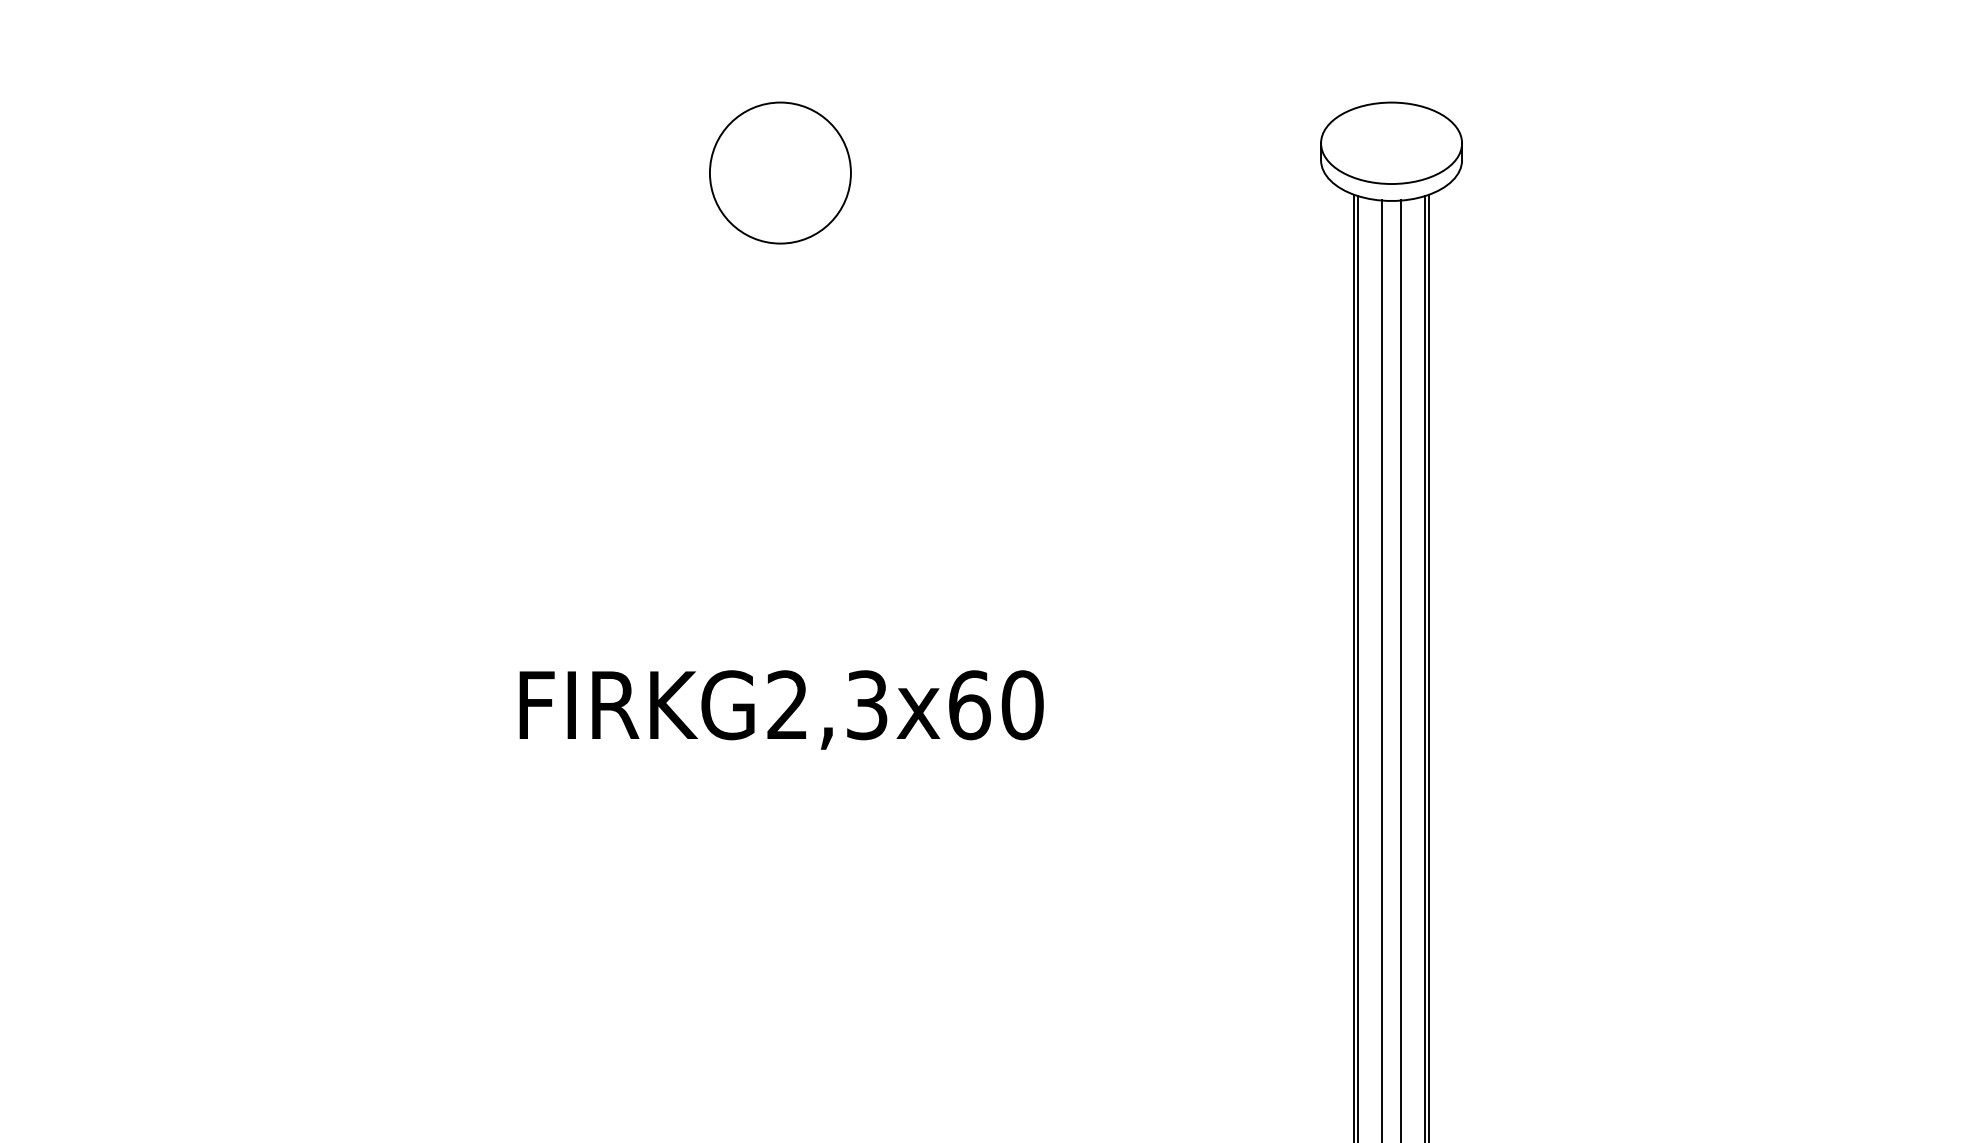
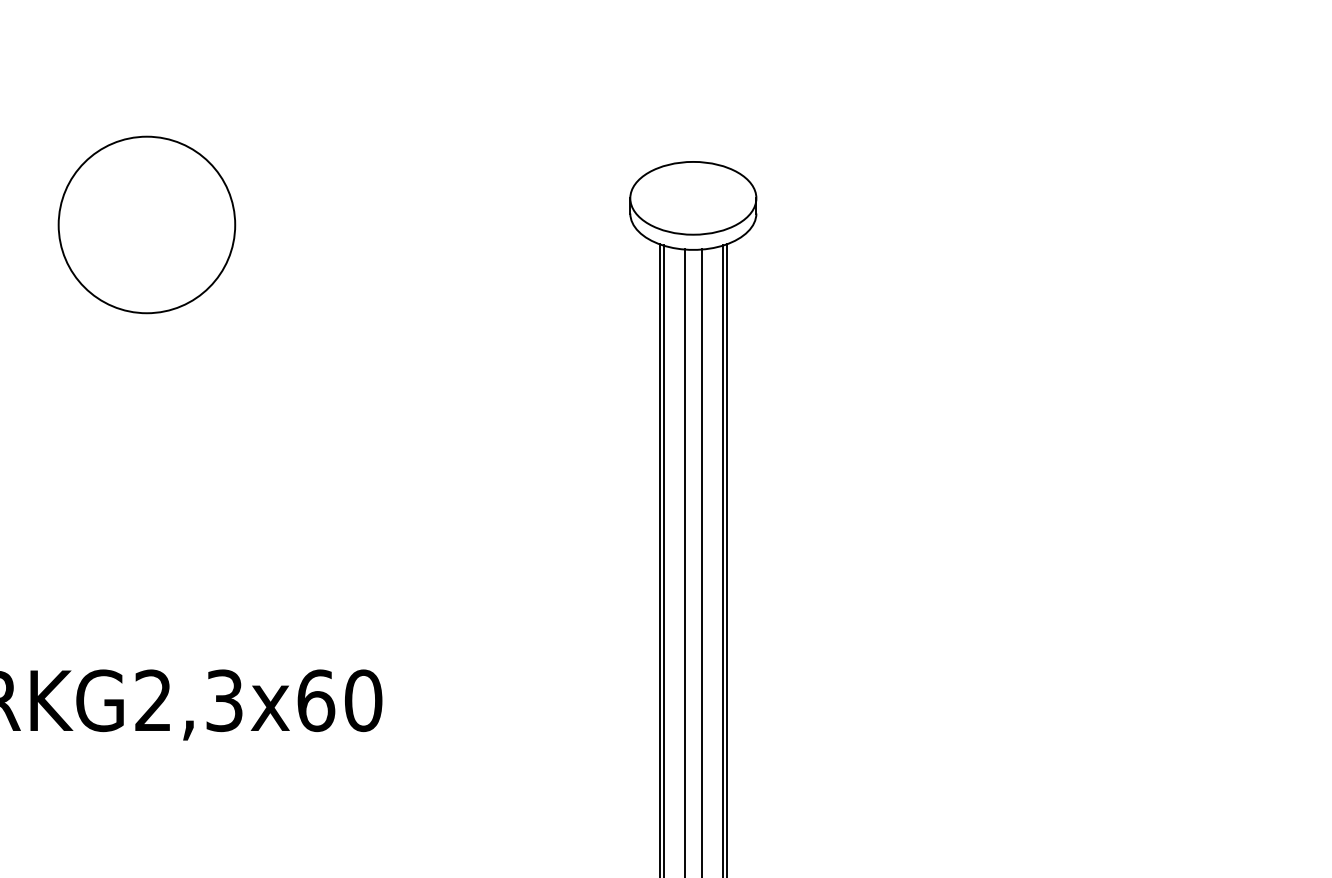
part: (780, 172) -> (147, 224), size x1.4

